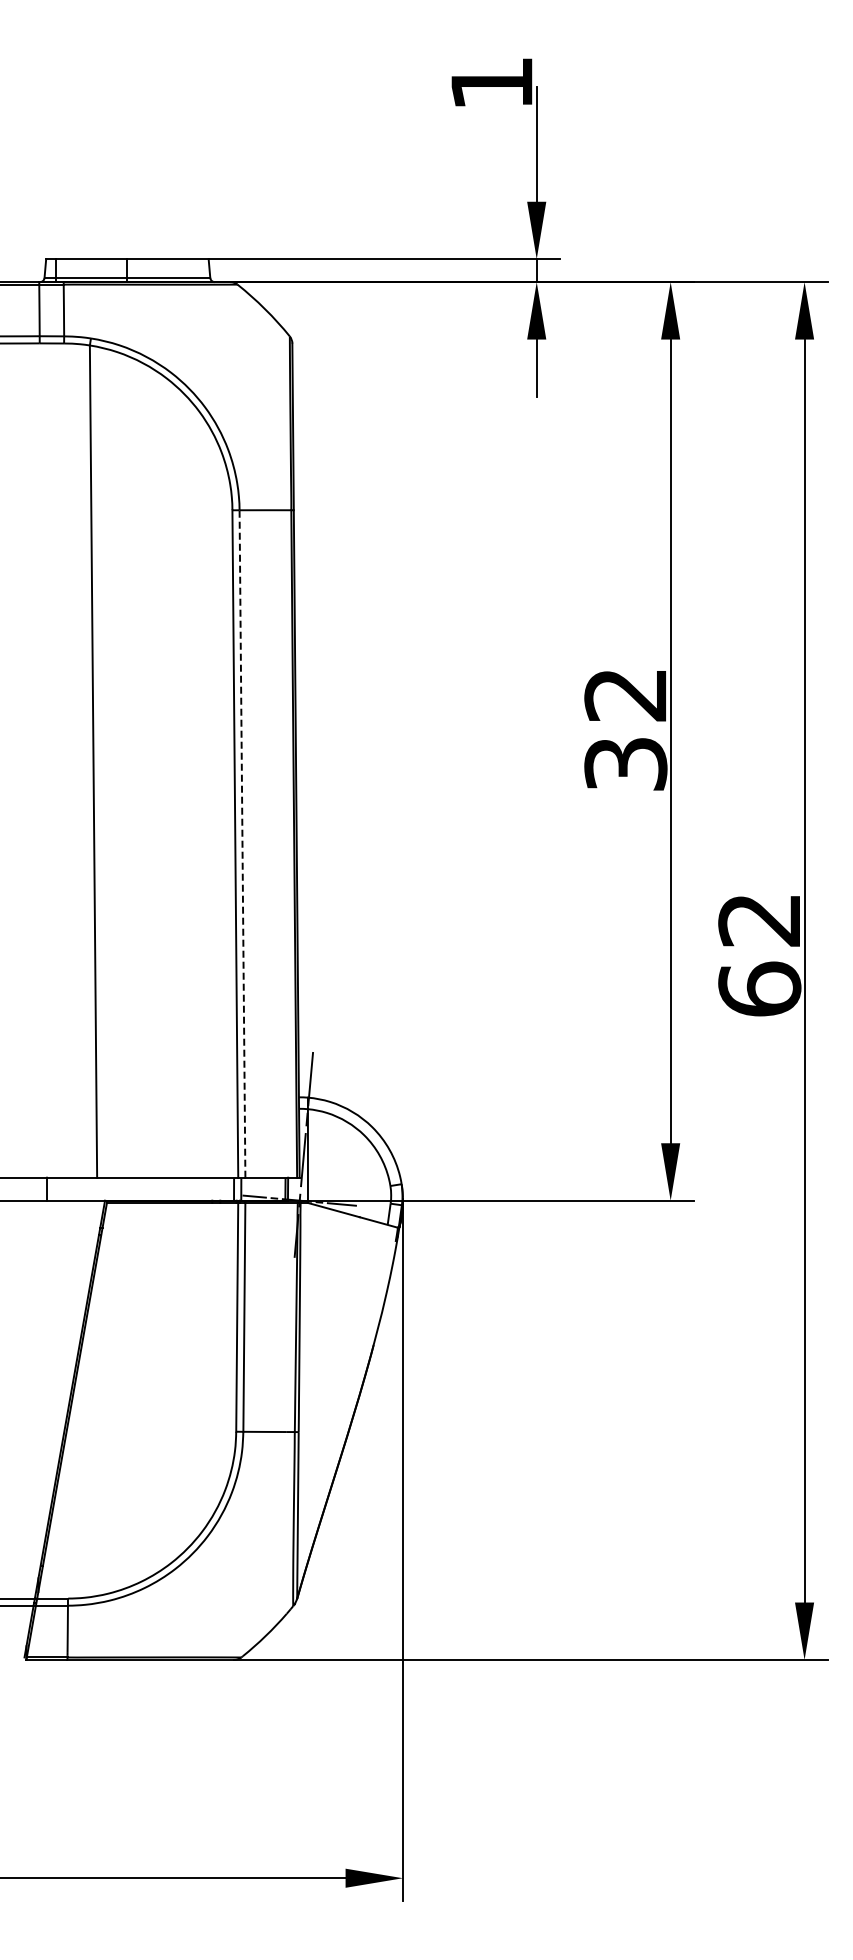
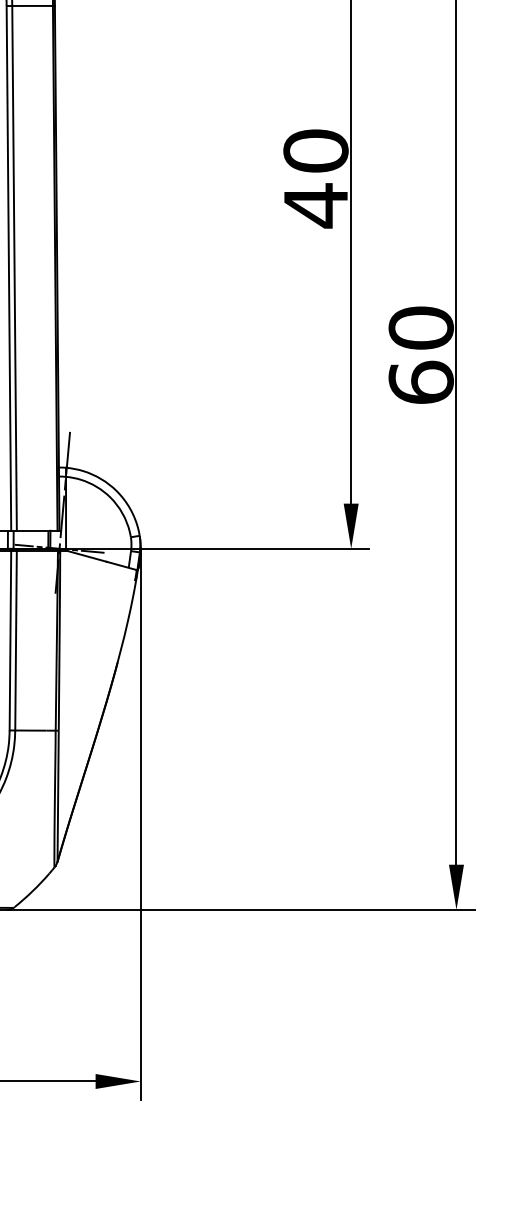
text: (625, 730) -> (315, 179), 32 -> 40
line: (242, 843) -> (14, 267), dashed -> solid
text: (759, 919) -> (421, 327), 62 -> 60

